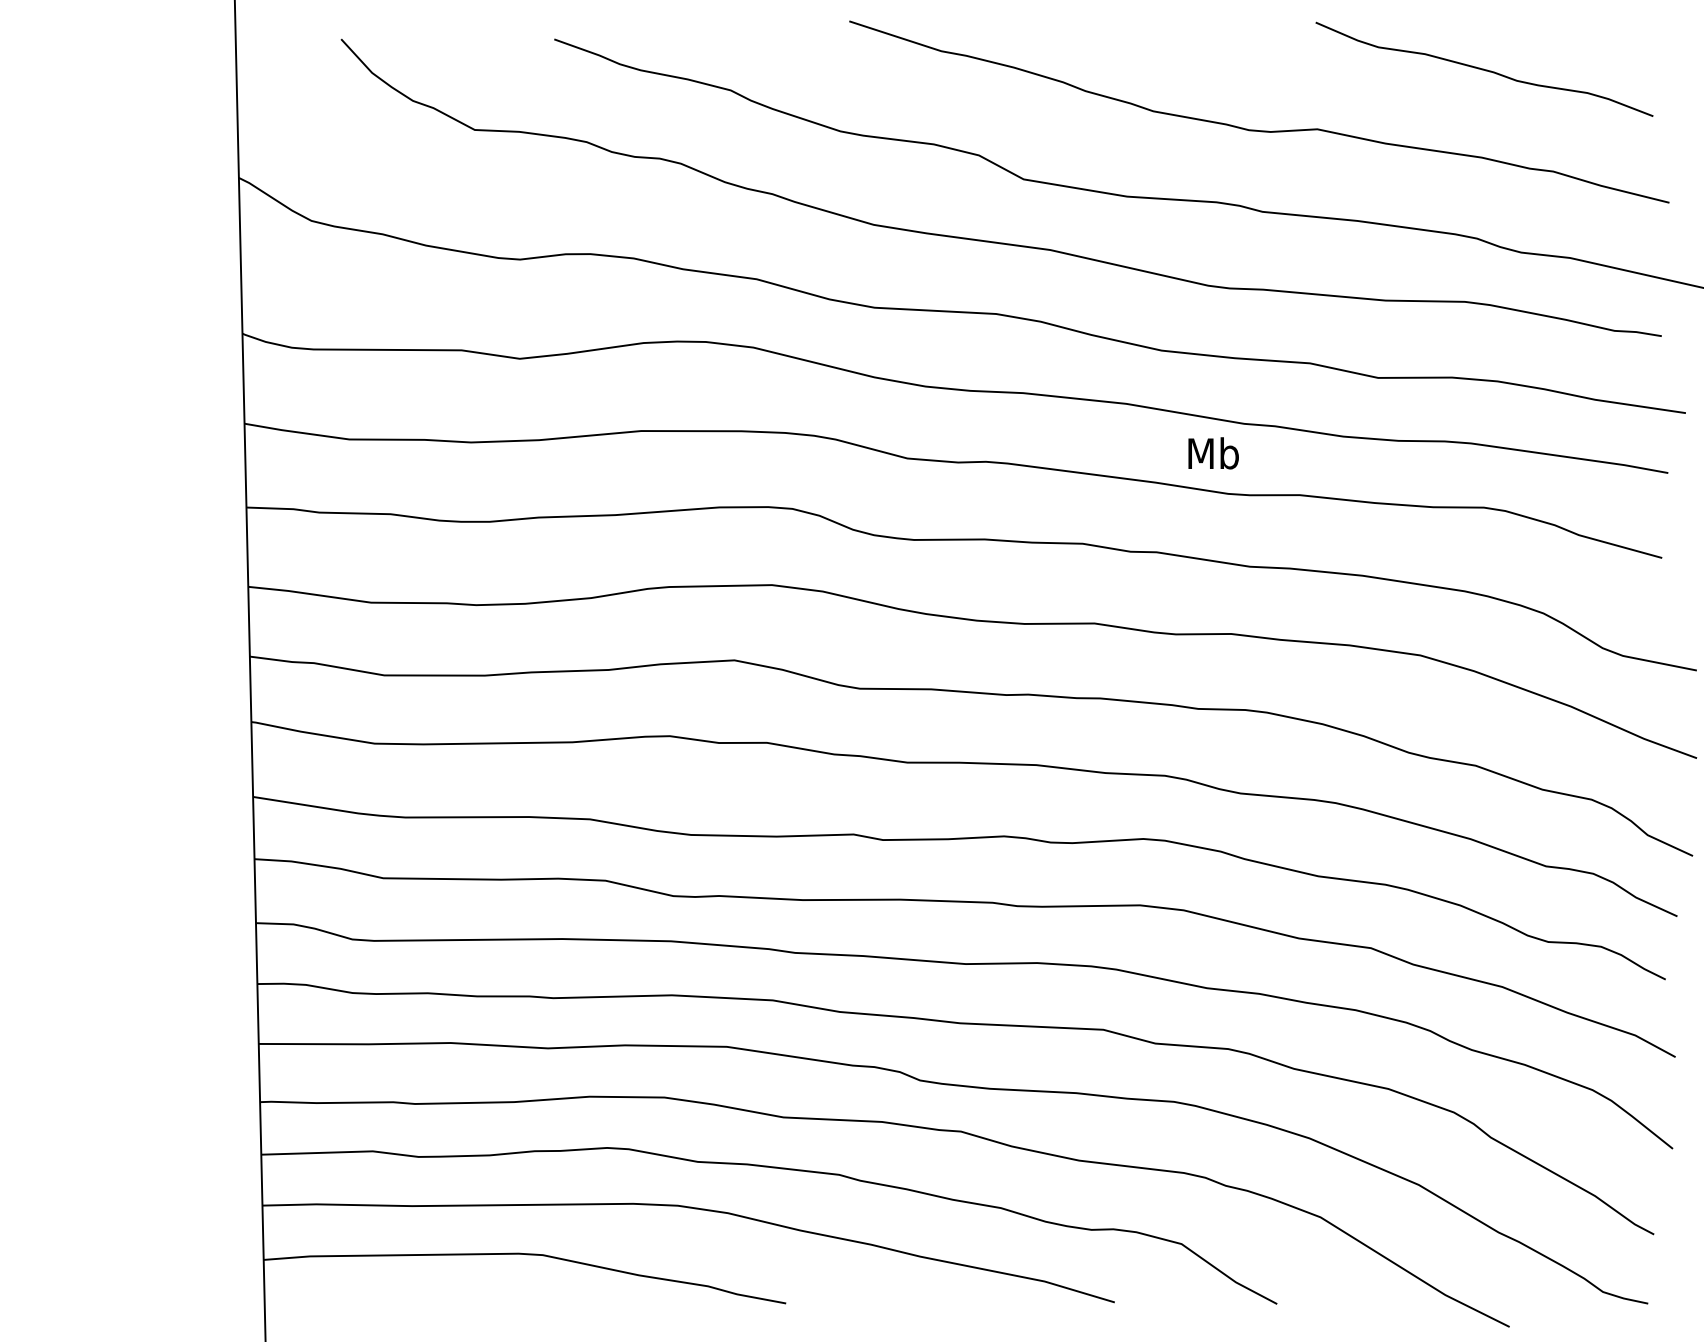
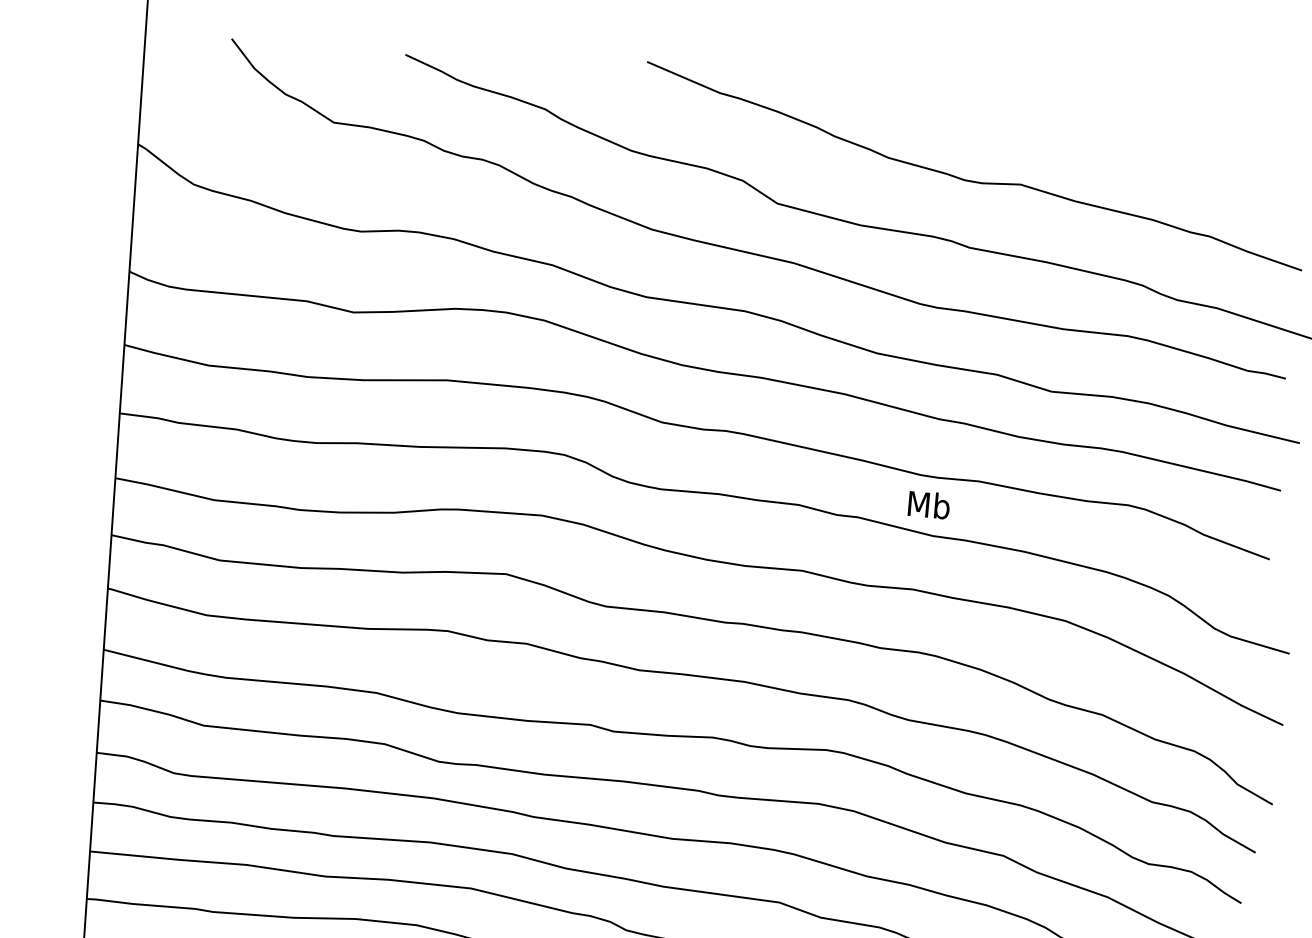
curve: (1483, 68) -> (1160, 147), removed
text: (1213, 453) -> (929, 505), moved

